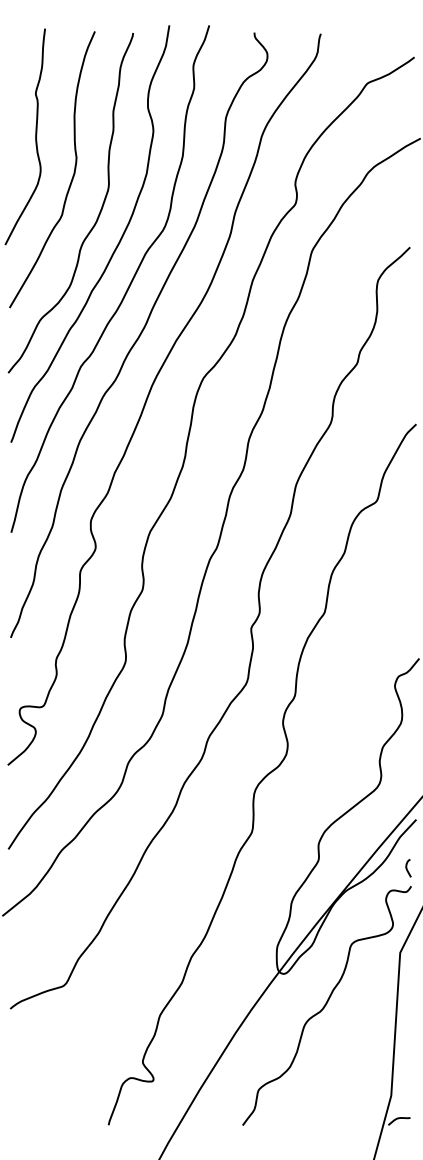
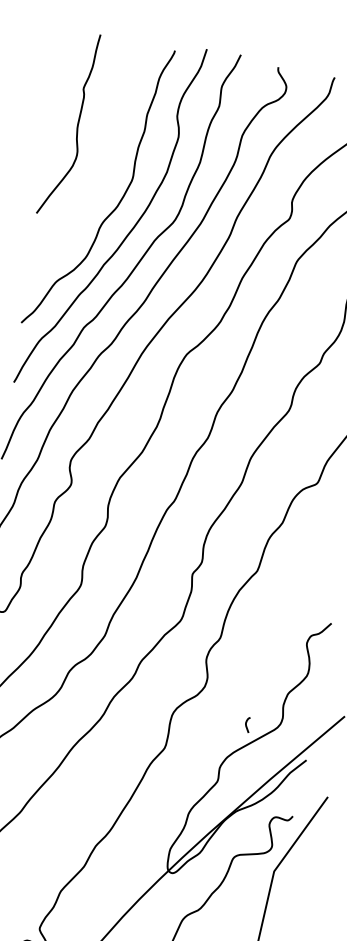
curve: (72, 175) -> (103, 163), removed
curve: (407, 868) -> (246, 724), moved

